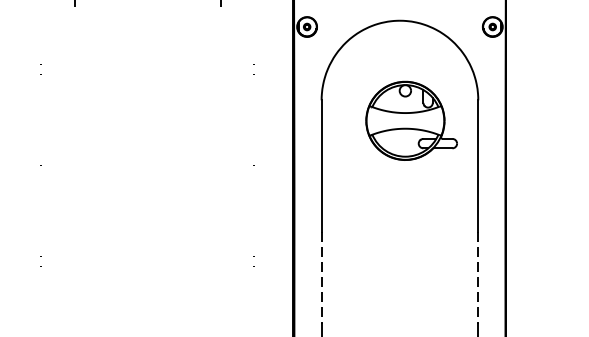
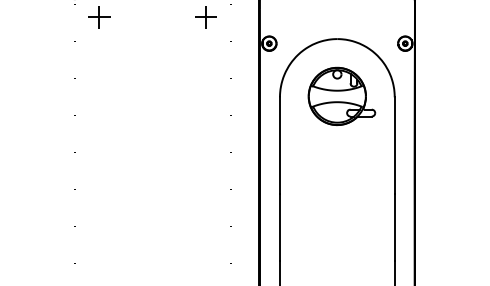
part: (411, 119) -> (341, 95), moved
line: (320, 277) -> (279, 227), dashed -> solid
line: (477, 277) -> (394, 227), dashed -> solid

